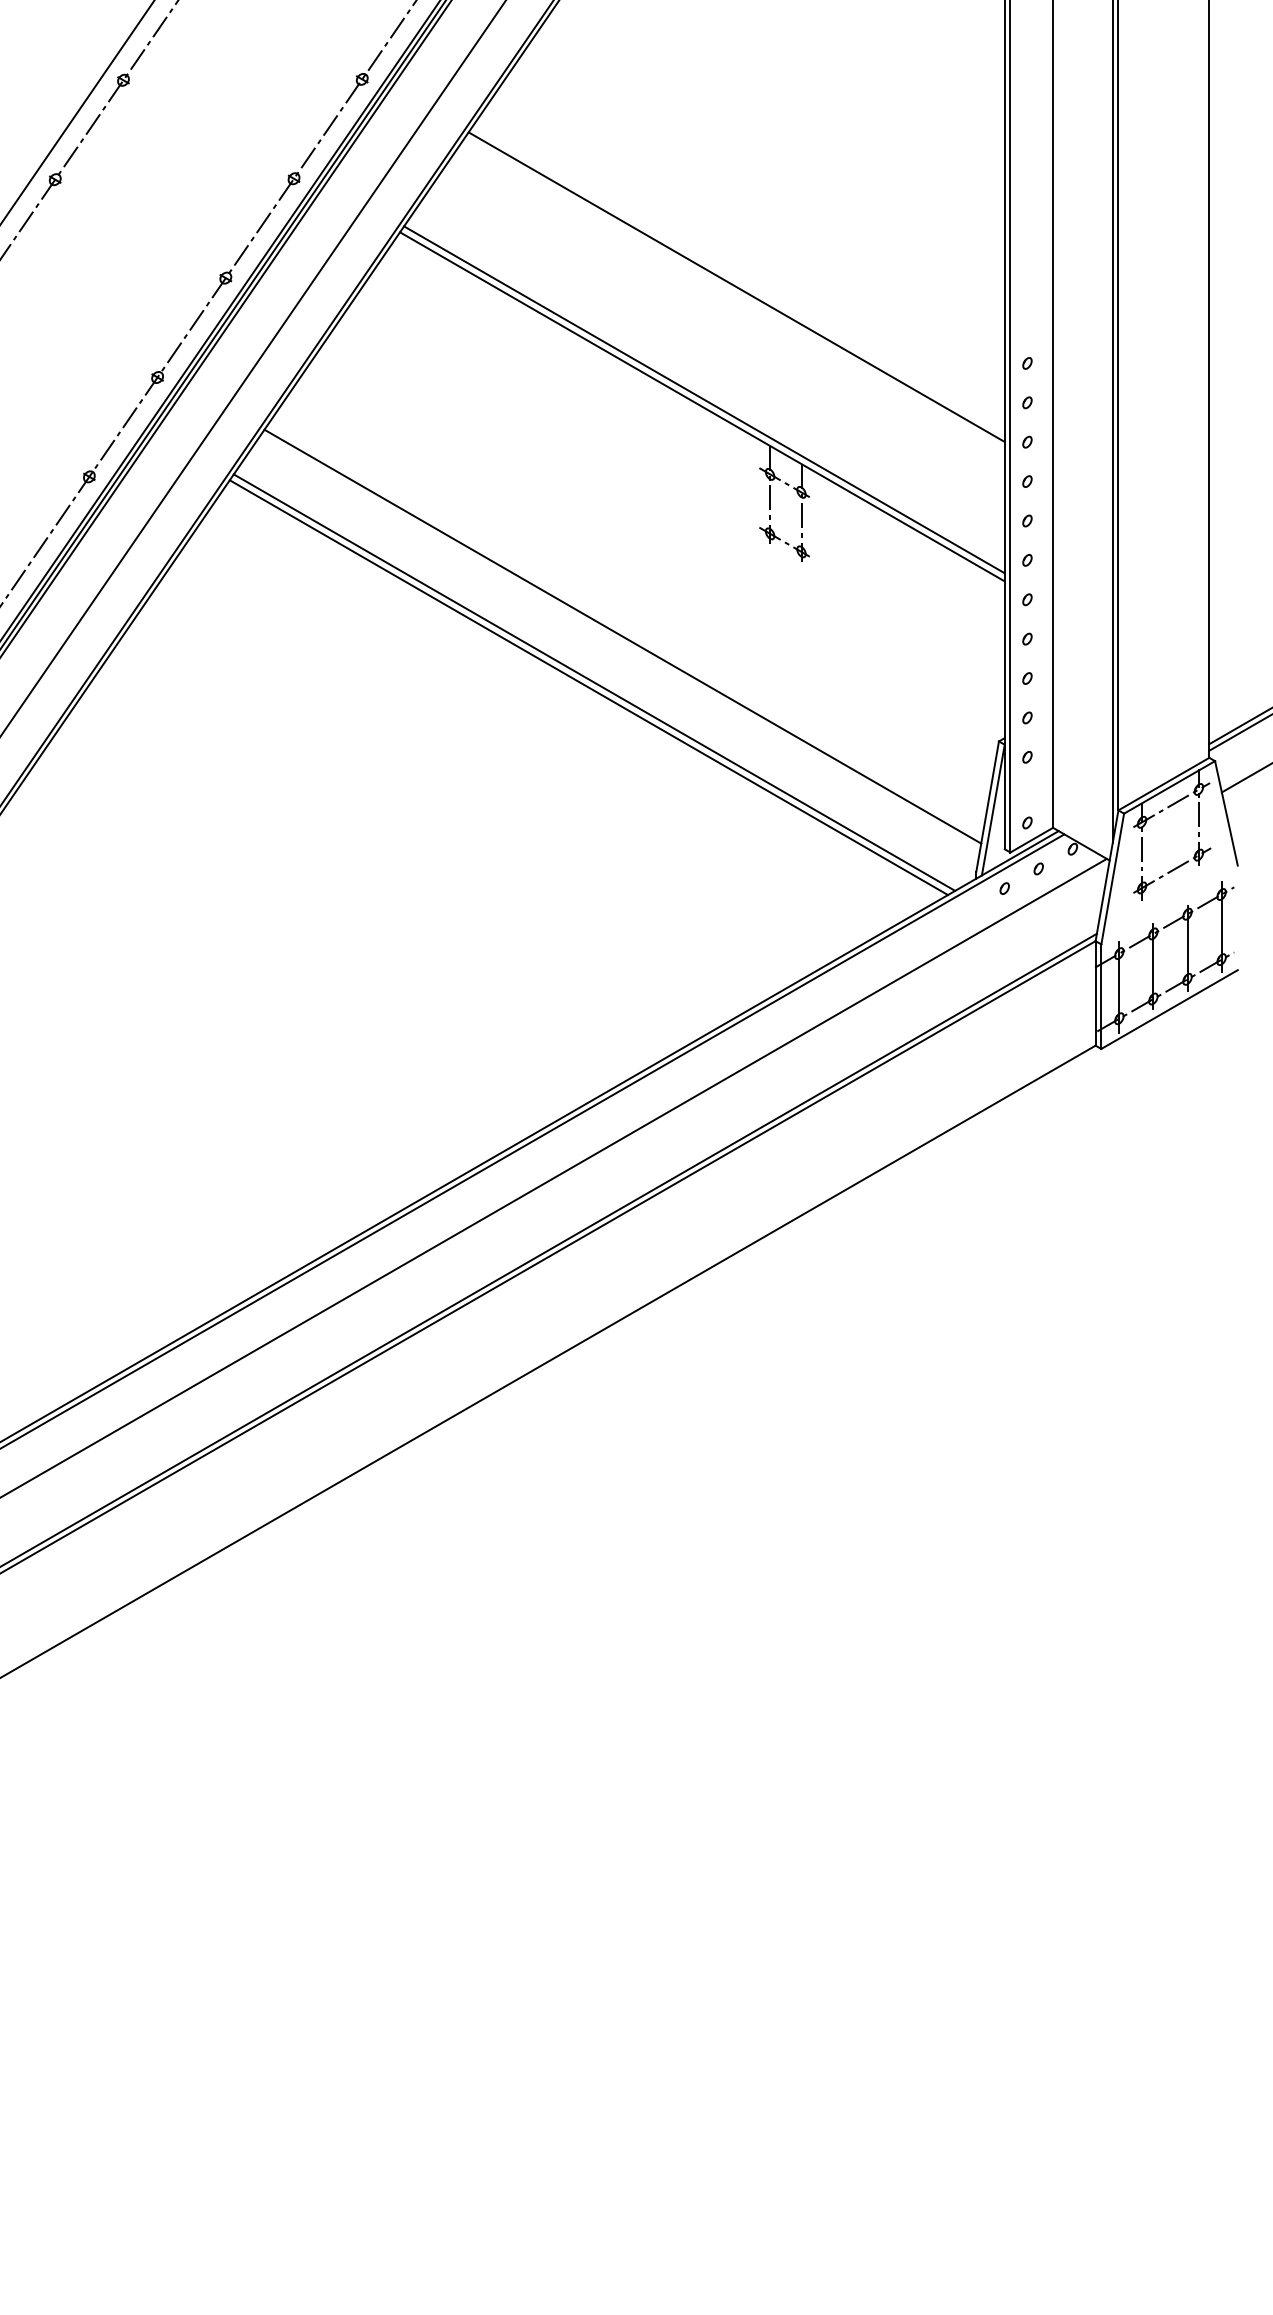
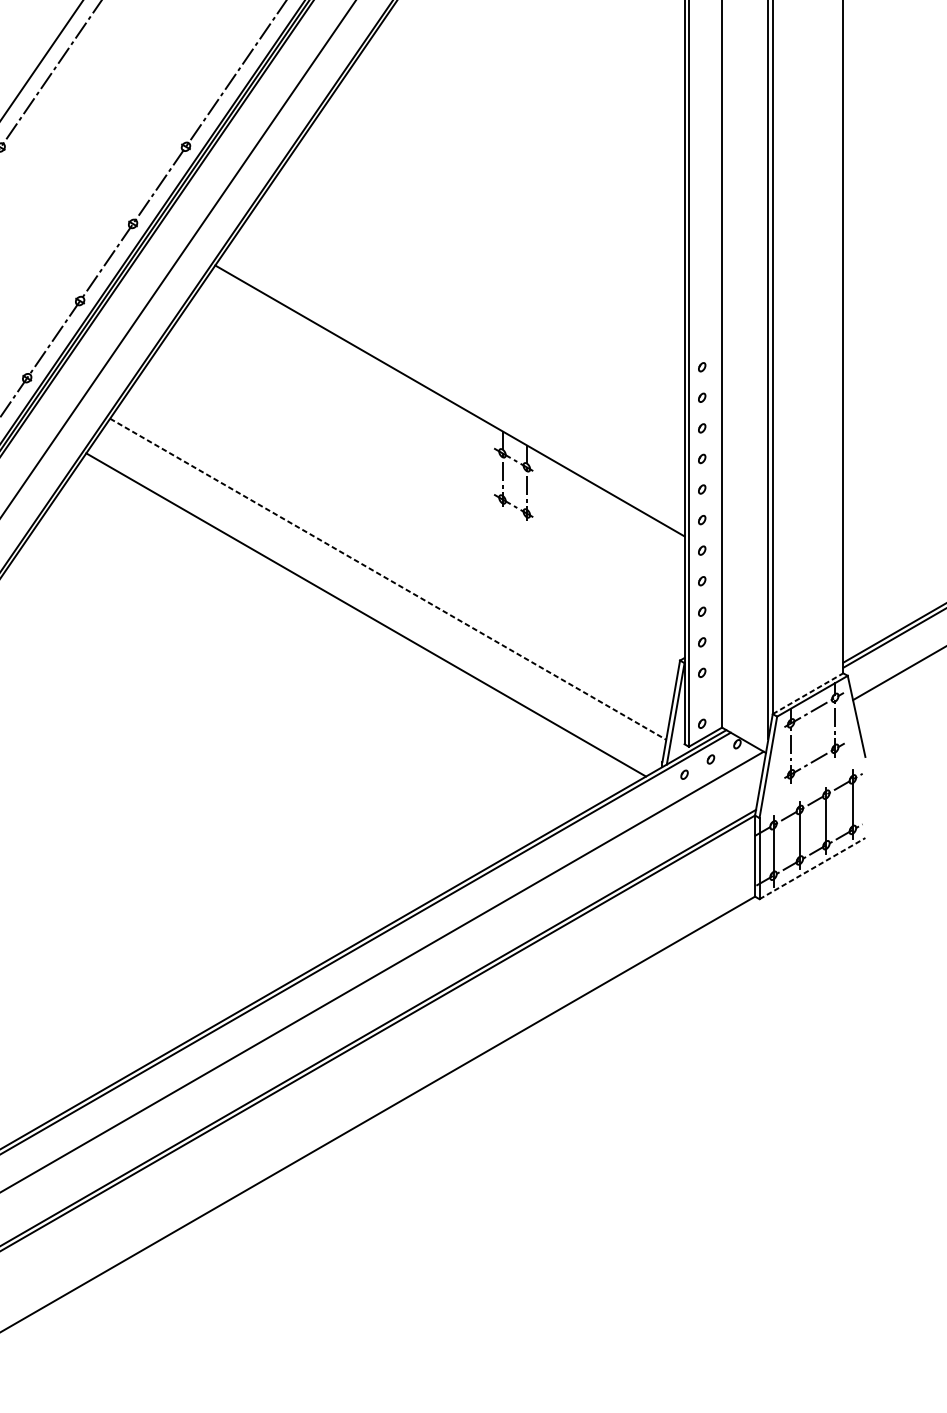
line: (736, 286) -> (476, 307), removed
line: (704, 399) -> (451, 395), removed
line: (622, 636) -> (387, 579), solid -> dashed
line: (588, 687) -> (361, 618), removed
line: (1164, 783) -> (808, 693), solid -> dashed
line: (1169, 1009) -> (812, 868), solid -> dashed

